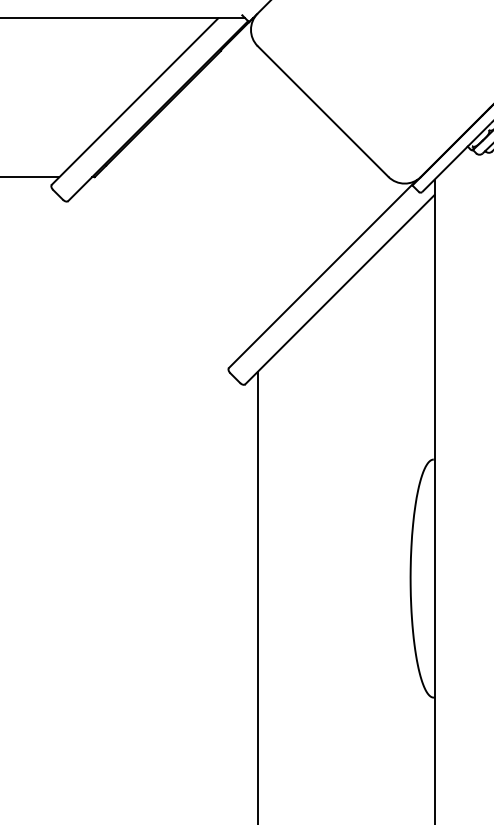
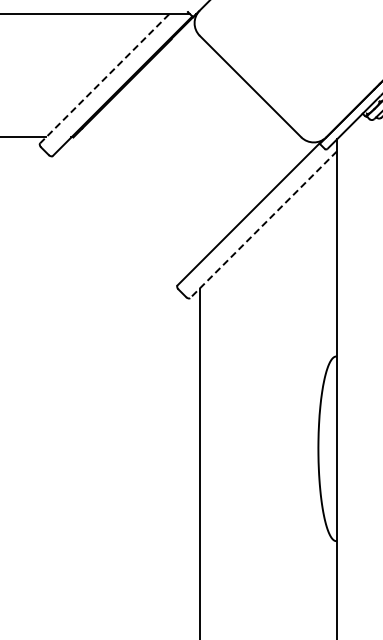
line: (134, 102) -> (104, 79), solid -> dashed
line: (339, 289) -> (263, 224), solid -> dashed

